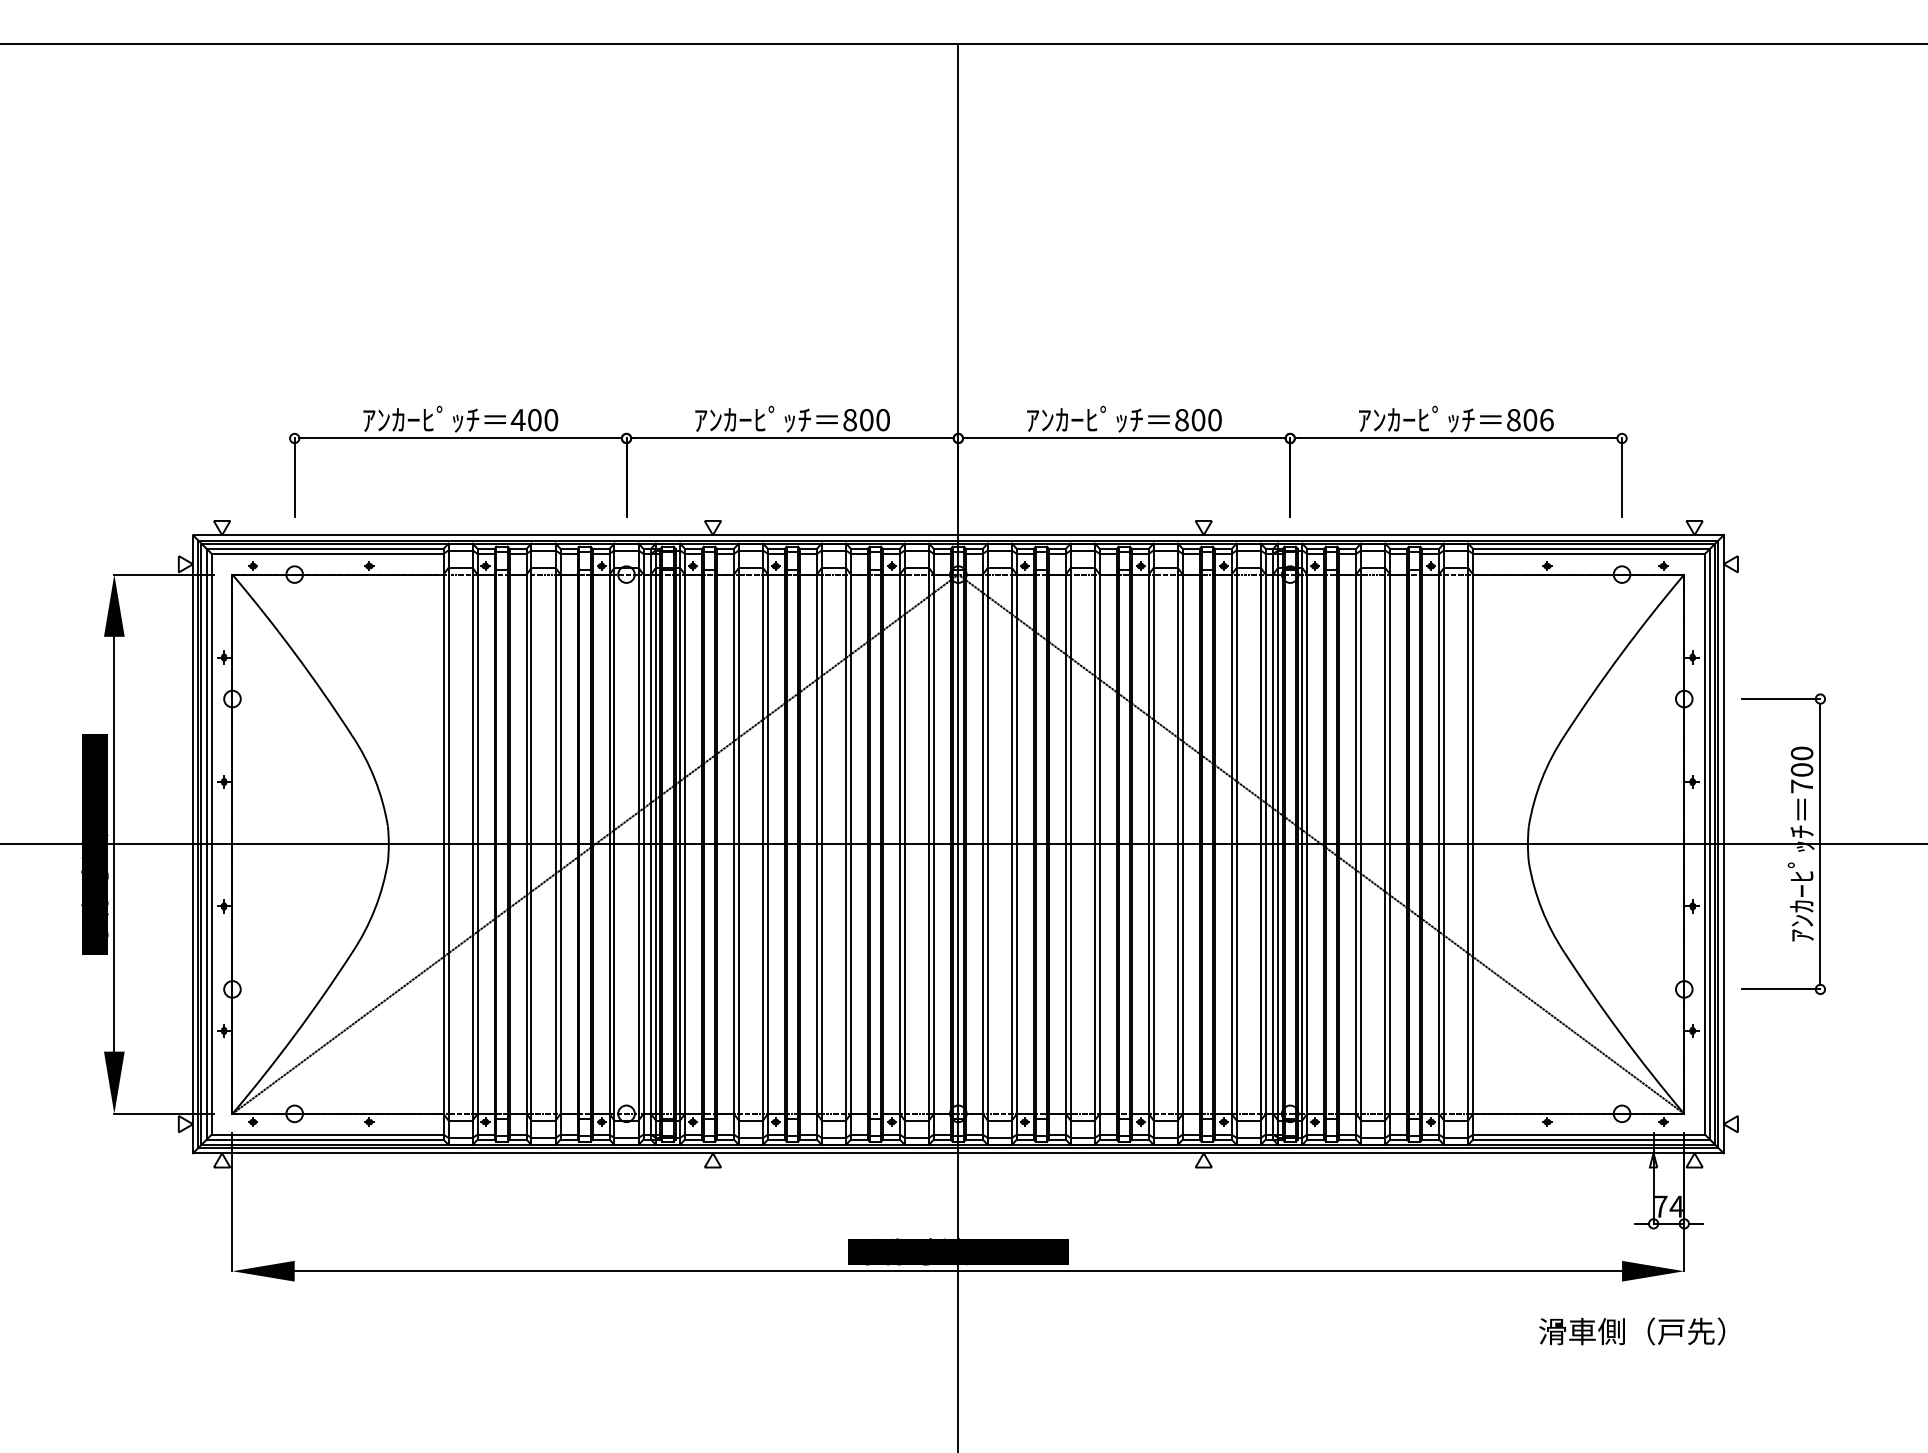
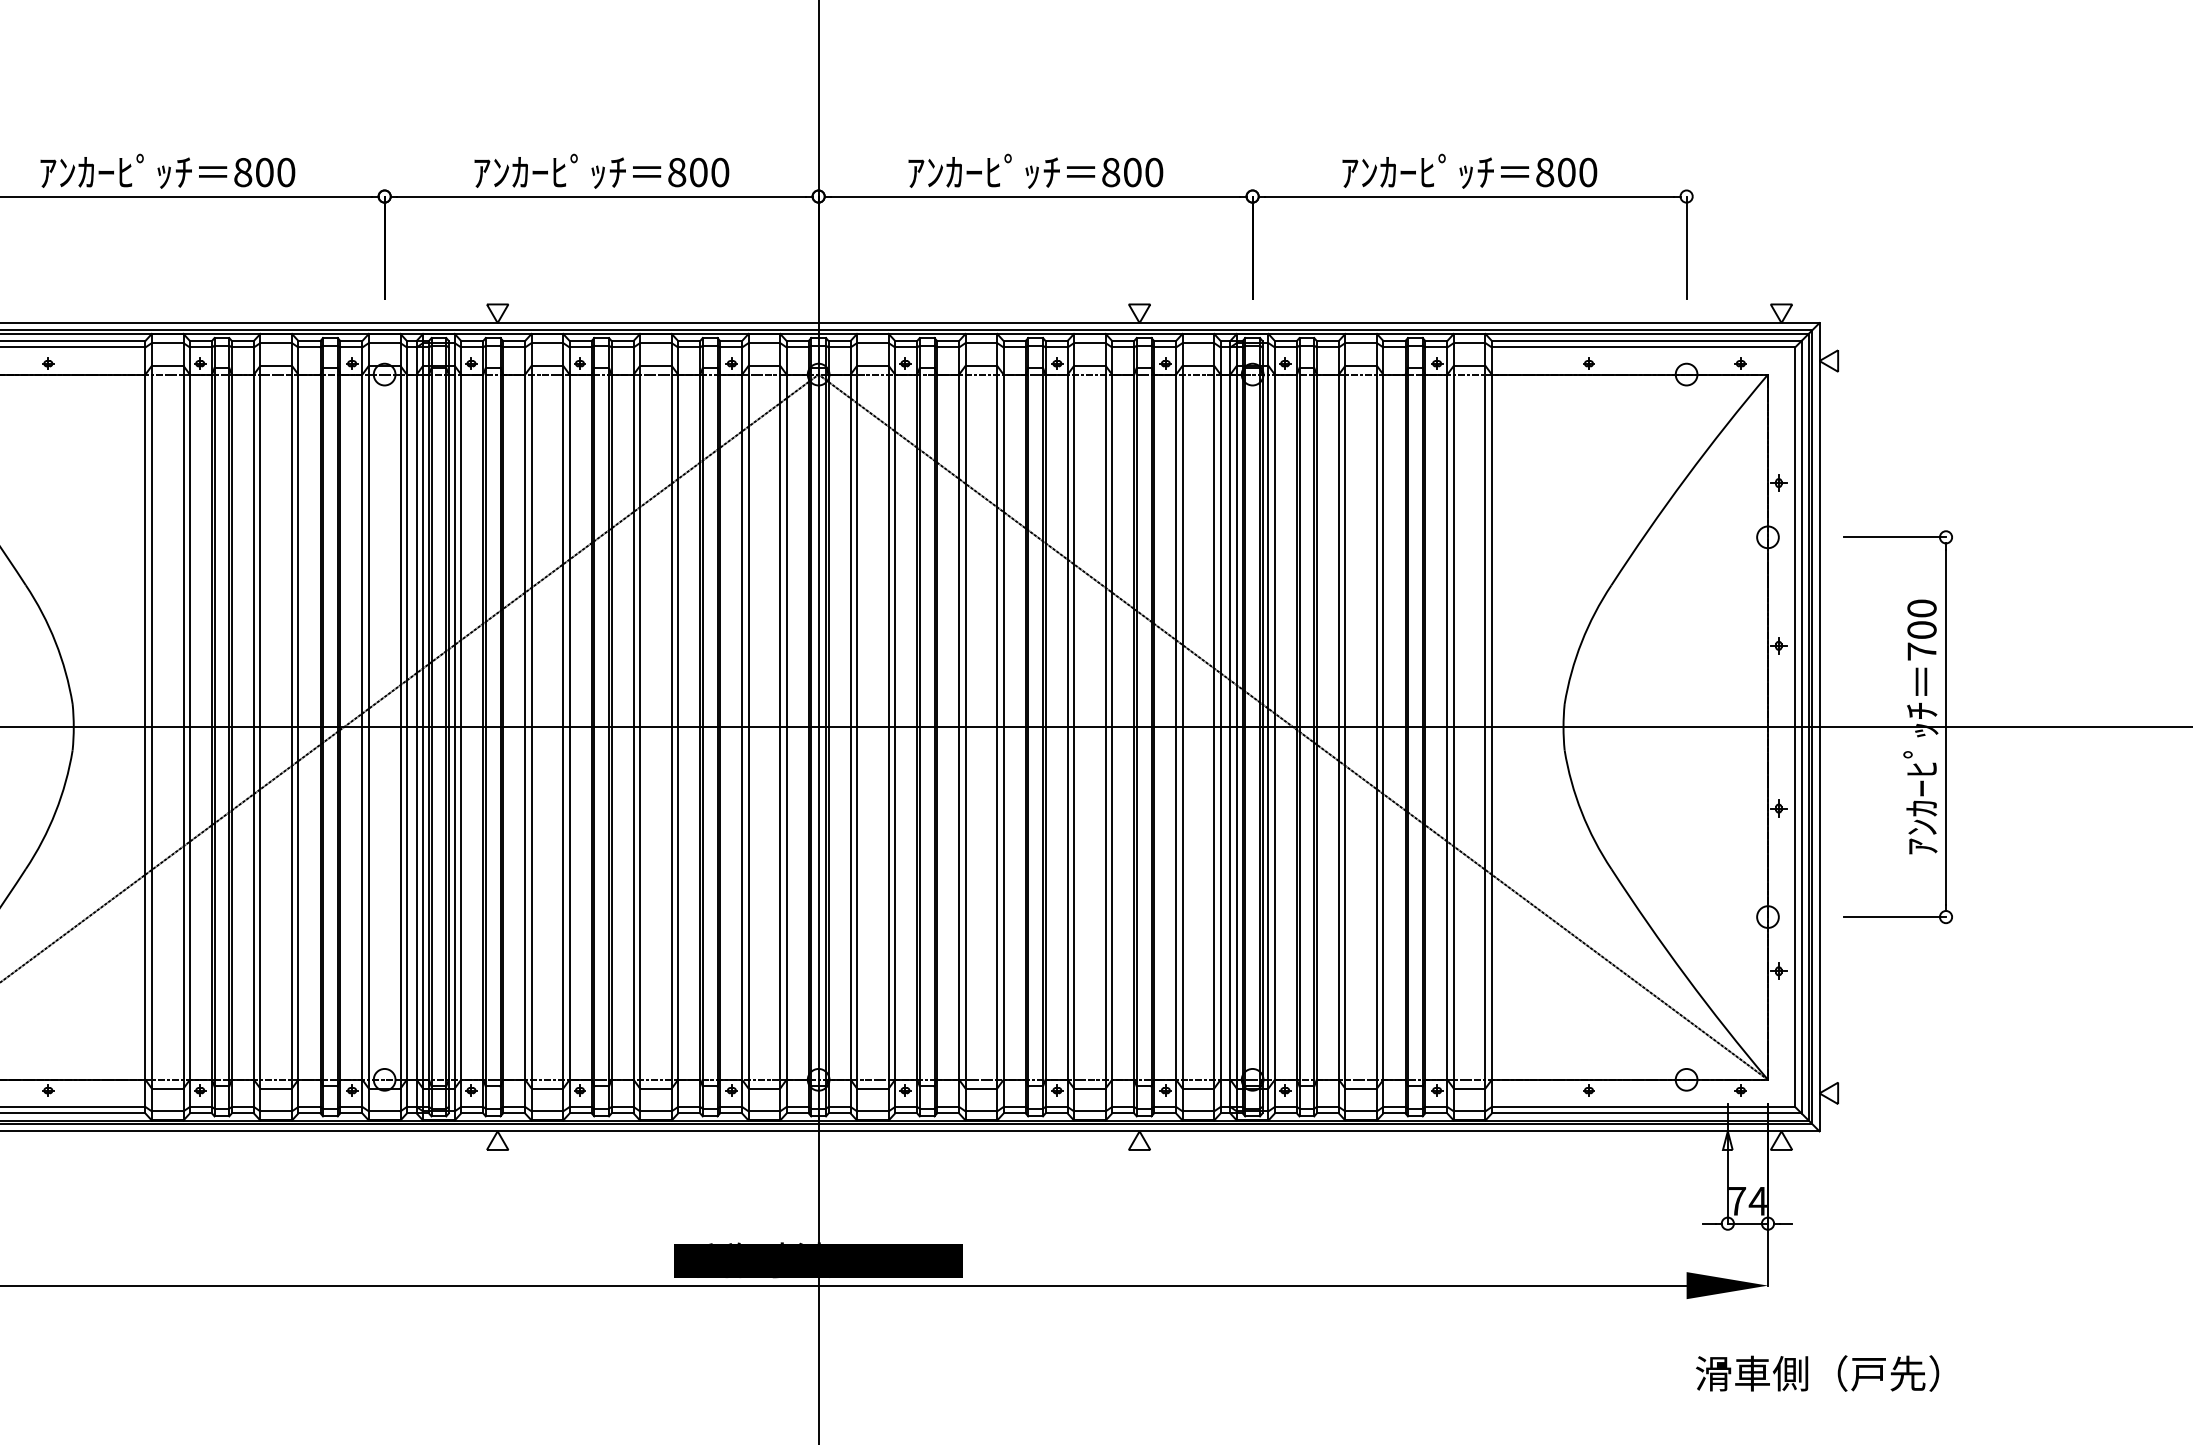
text: (517, 420) -> (242, 173), 400 -> 800
text: (1546, 420) -> (1587, 173), 806 -> 800
text: (1632, 1331) -> (1817, 1373), moved

